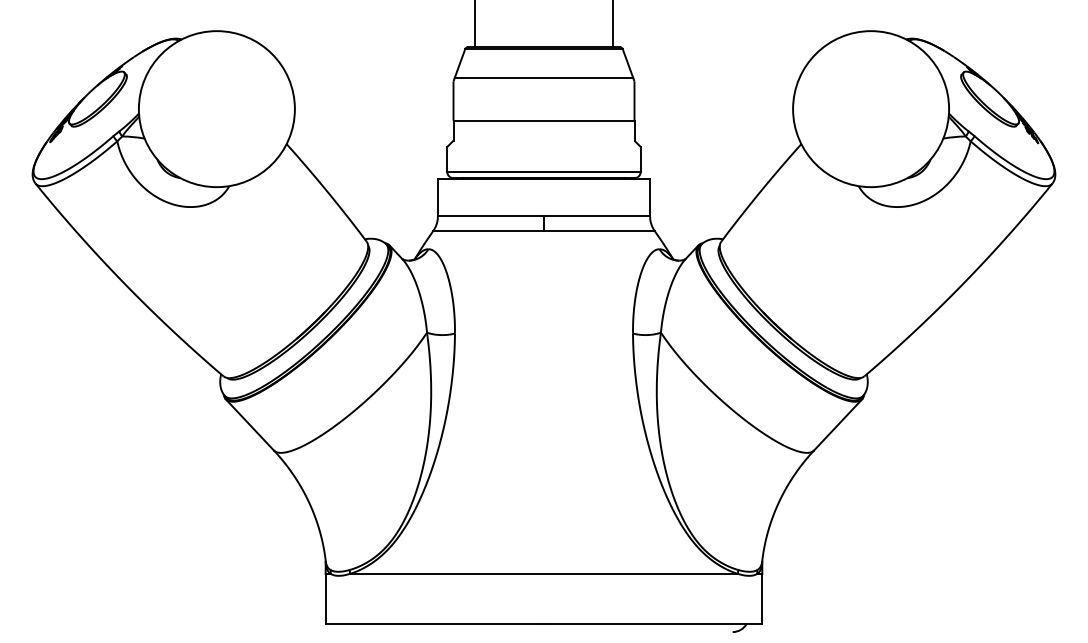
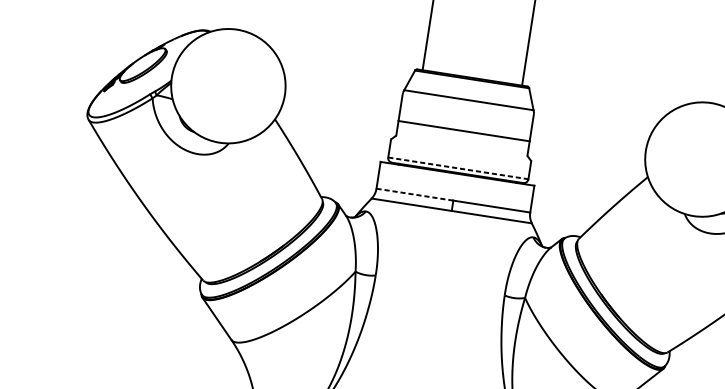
line: (544, 171) -> (458, 168), solid -> dashed
line: (490, 216) -> (414, 194), solid -> dashed

